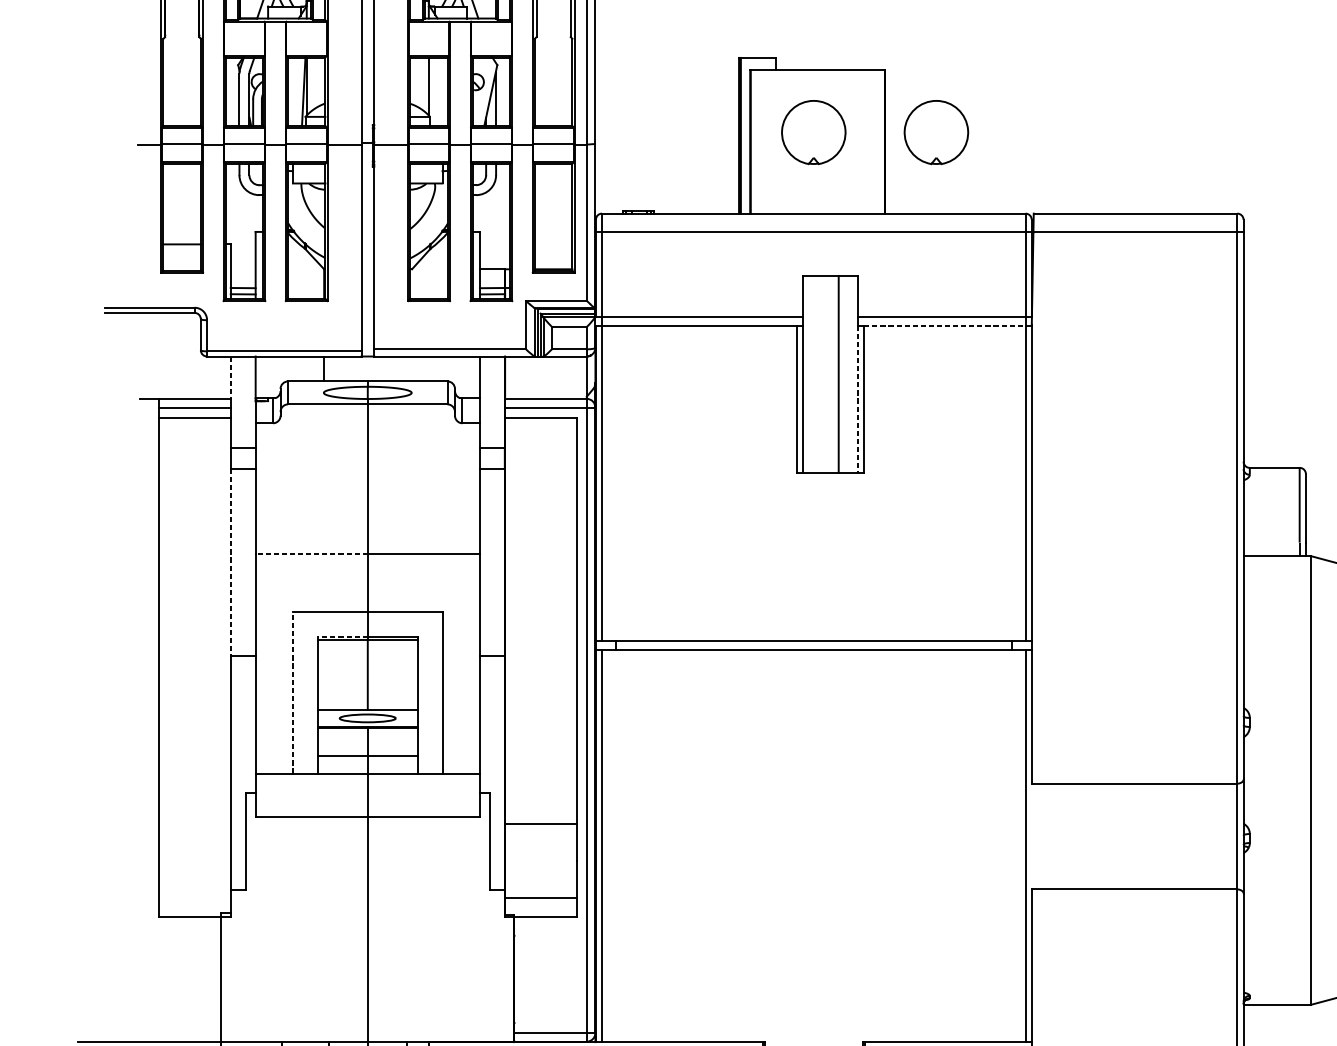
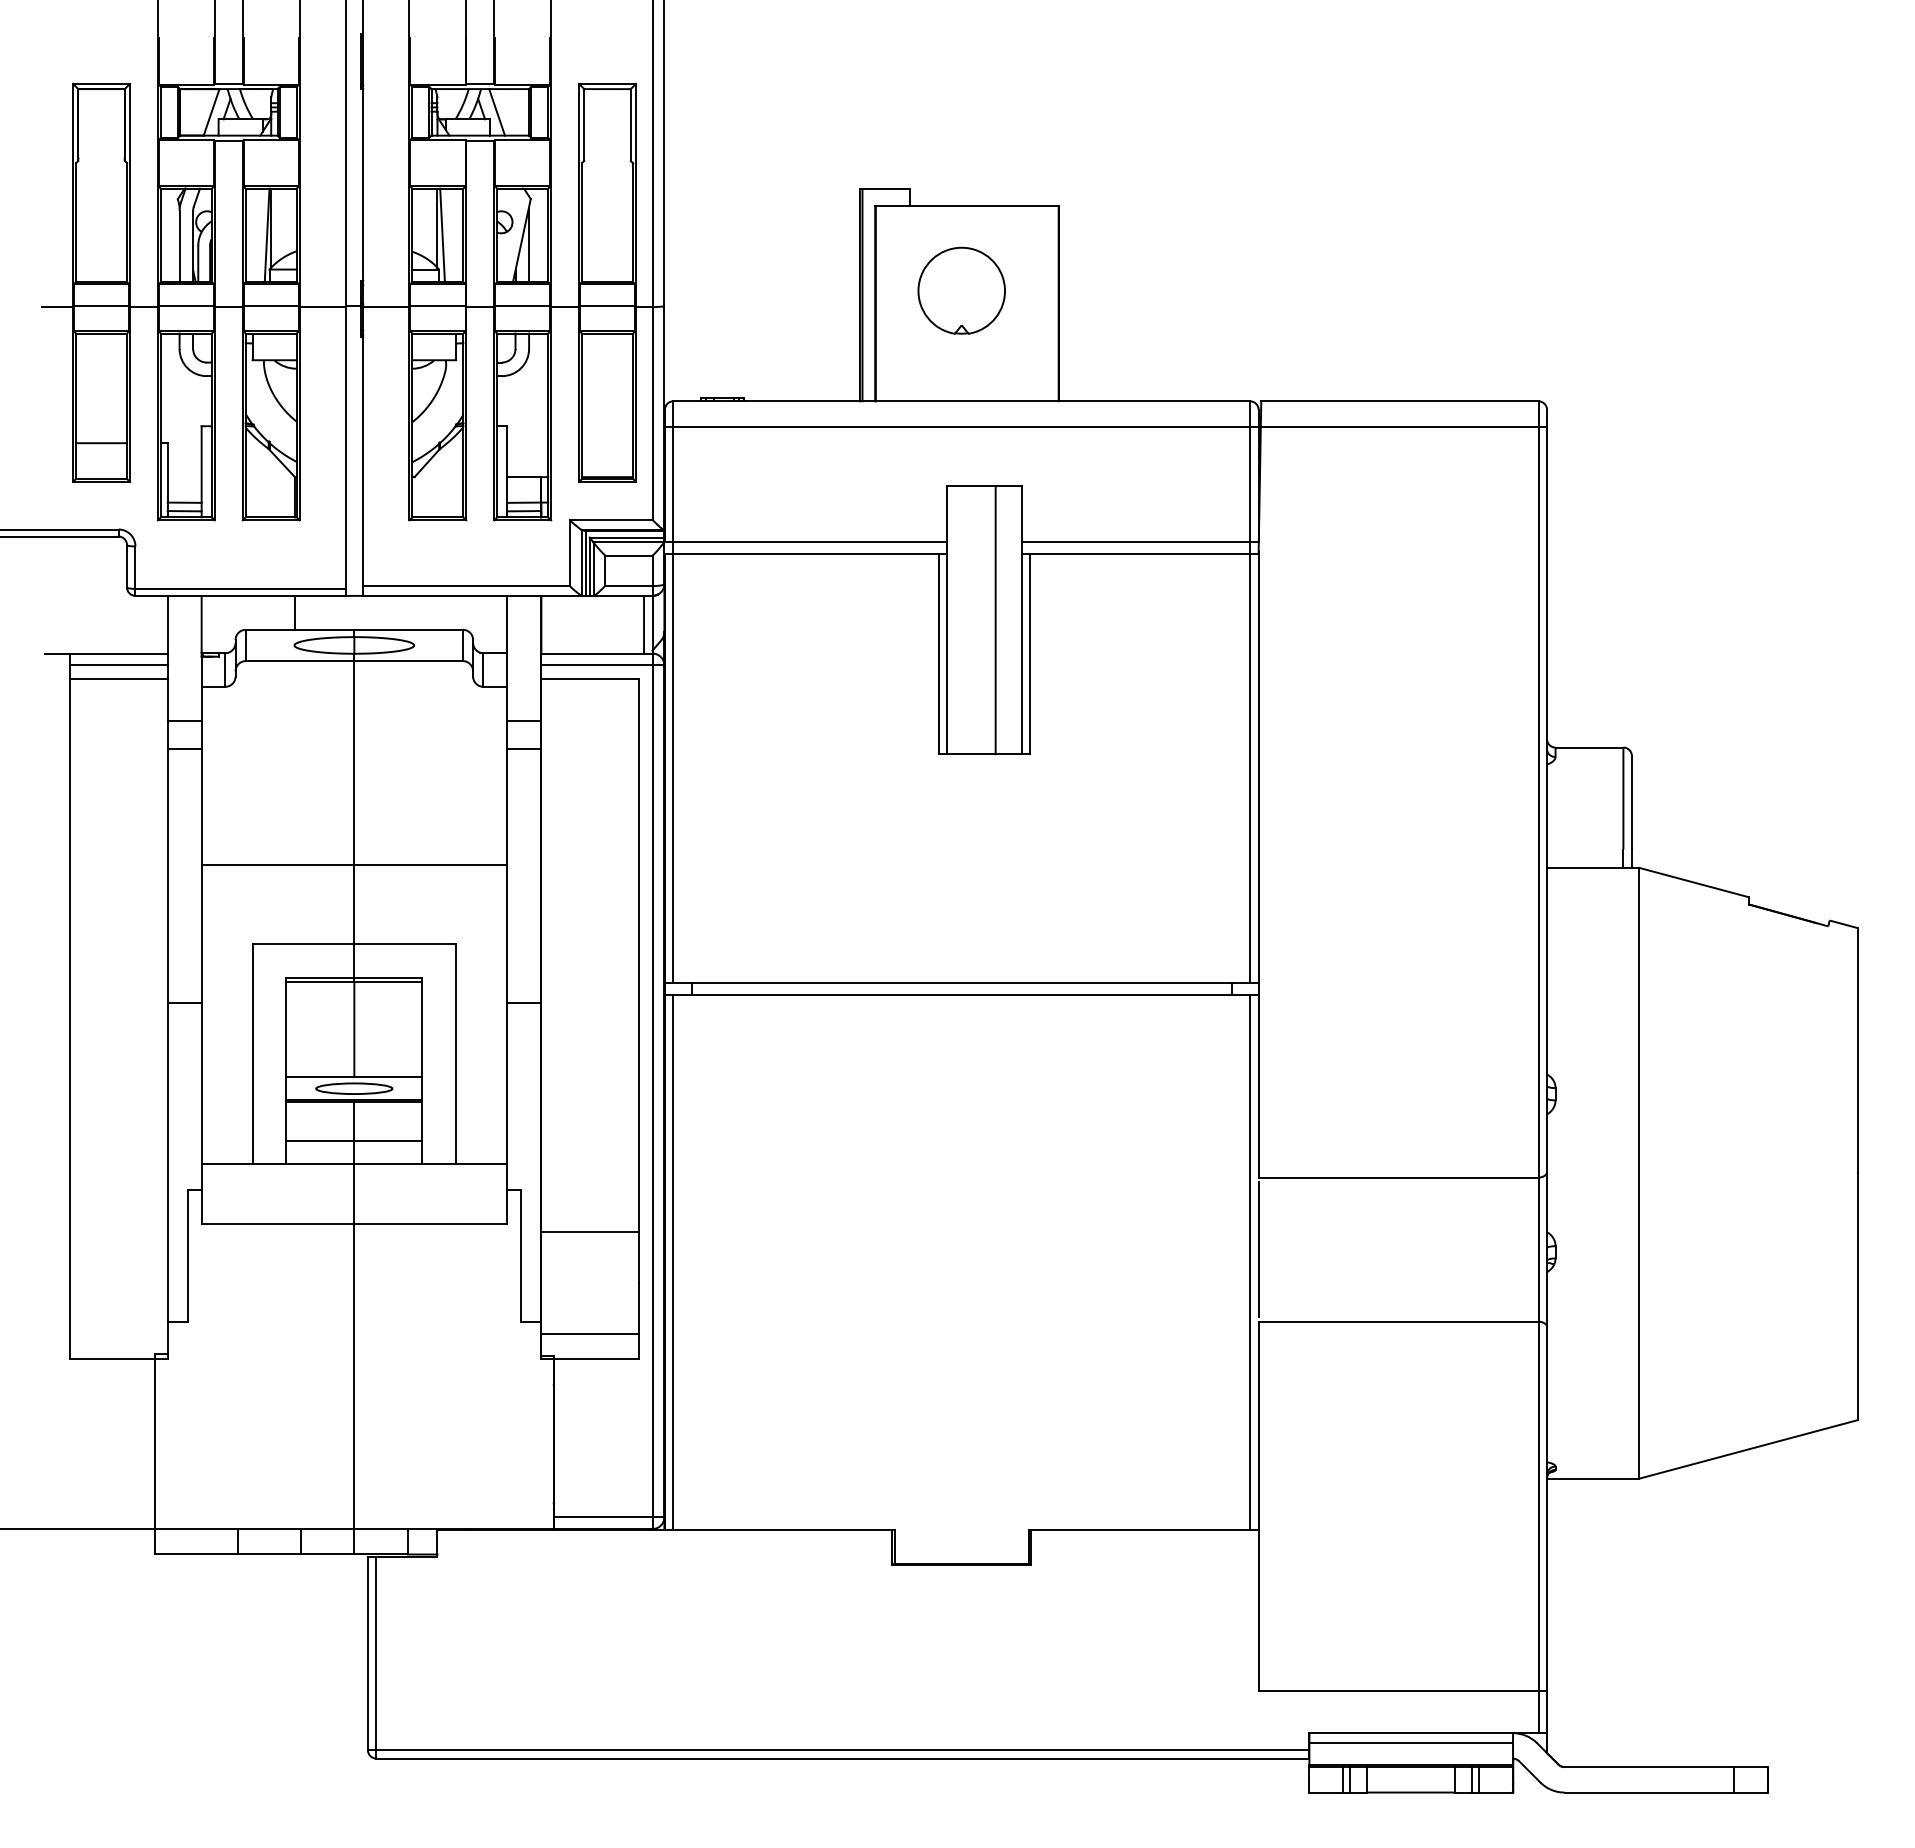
line: (432, 91) -> (442, 235), added
part: (936, 132) -> (1128, 290), removed
line: (945, 326) -> (1140, 554), dashed -> solid
line: (230, 377) -> (167, 624), dashed -> solid
line: (580, 377) -> (644, 624), added
line: (857, 399) -> (1021, 654), dashed -> solid
line: (311, 553) -> (277, 864), dashed -> solid
line: (230, 562) -> (167, 876), dashed -> solid
line: (342, 636) -> (320, 977), dashed -> solid
line: (293, 692) -> (252, 1053), dashed -> solid
line: (1031, 836) -> (1258, 1249), added

